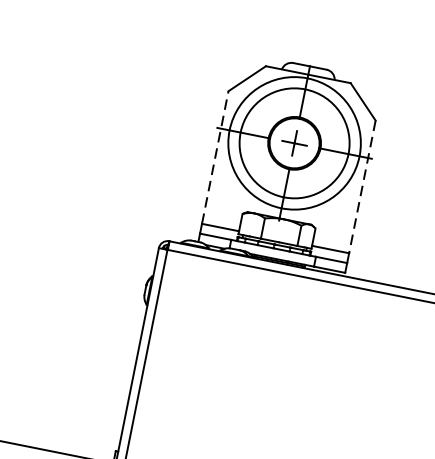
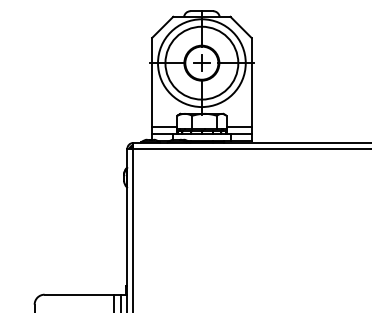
line: (215, 157) -> (152, 82), dashed -> solid
line: (362, 186) -> (251, 82), dashed -> solid

